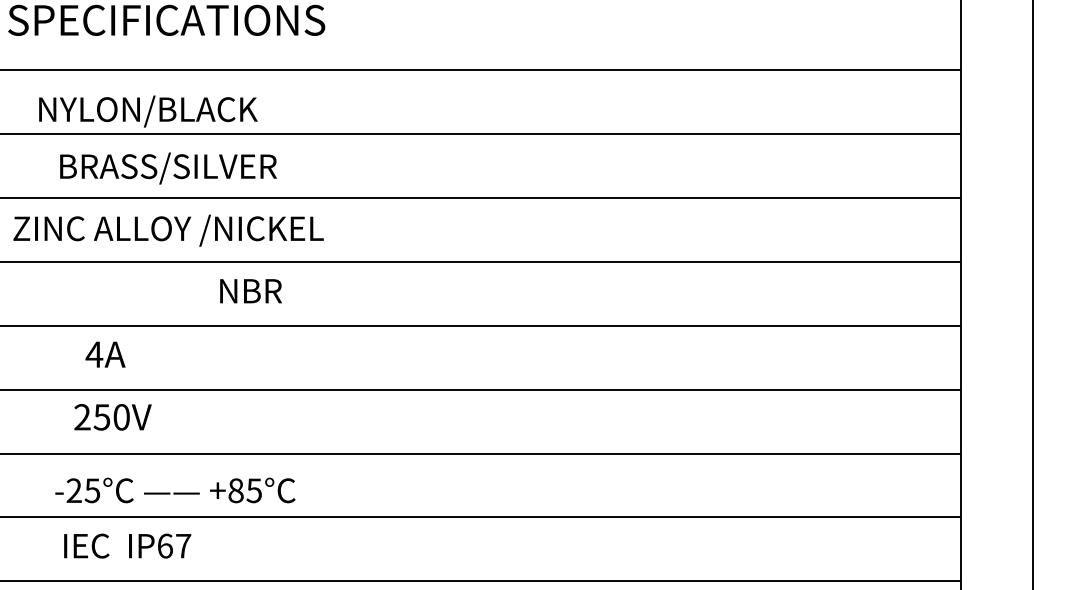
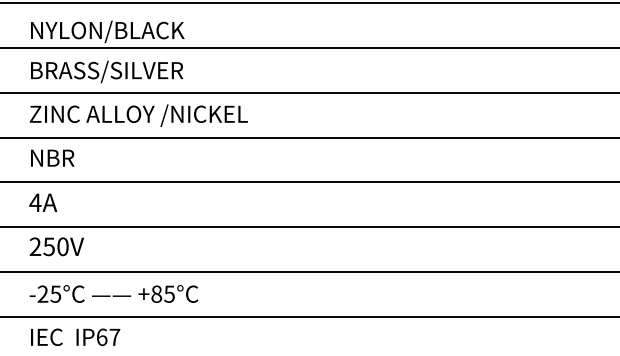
text: (168, 168) -> (107, 71), moved
text: (168, 230) -> (138, 115), moved
text: (250, 291) -> (52, 158), moved
text: (105, 354) -> (43, 202), moved
text: (112, 417) -> (56, 246), moved
text: (175, 490) -> (114, 294), moved
text: (127, 545) -> (75, 336), moved

